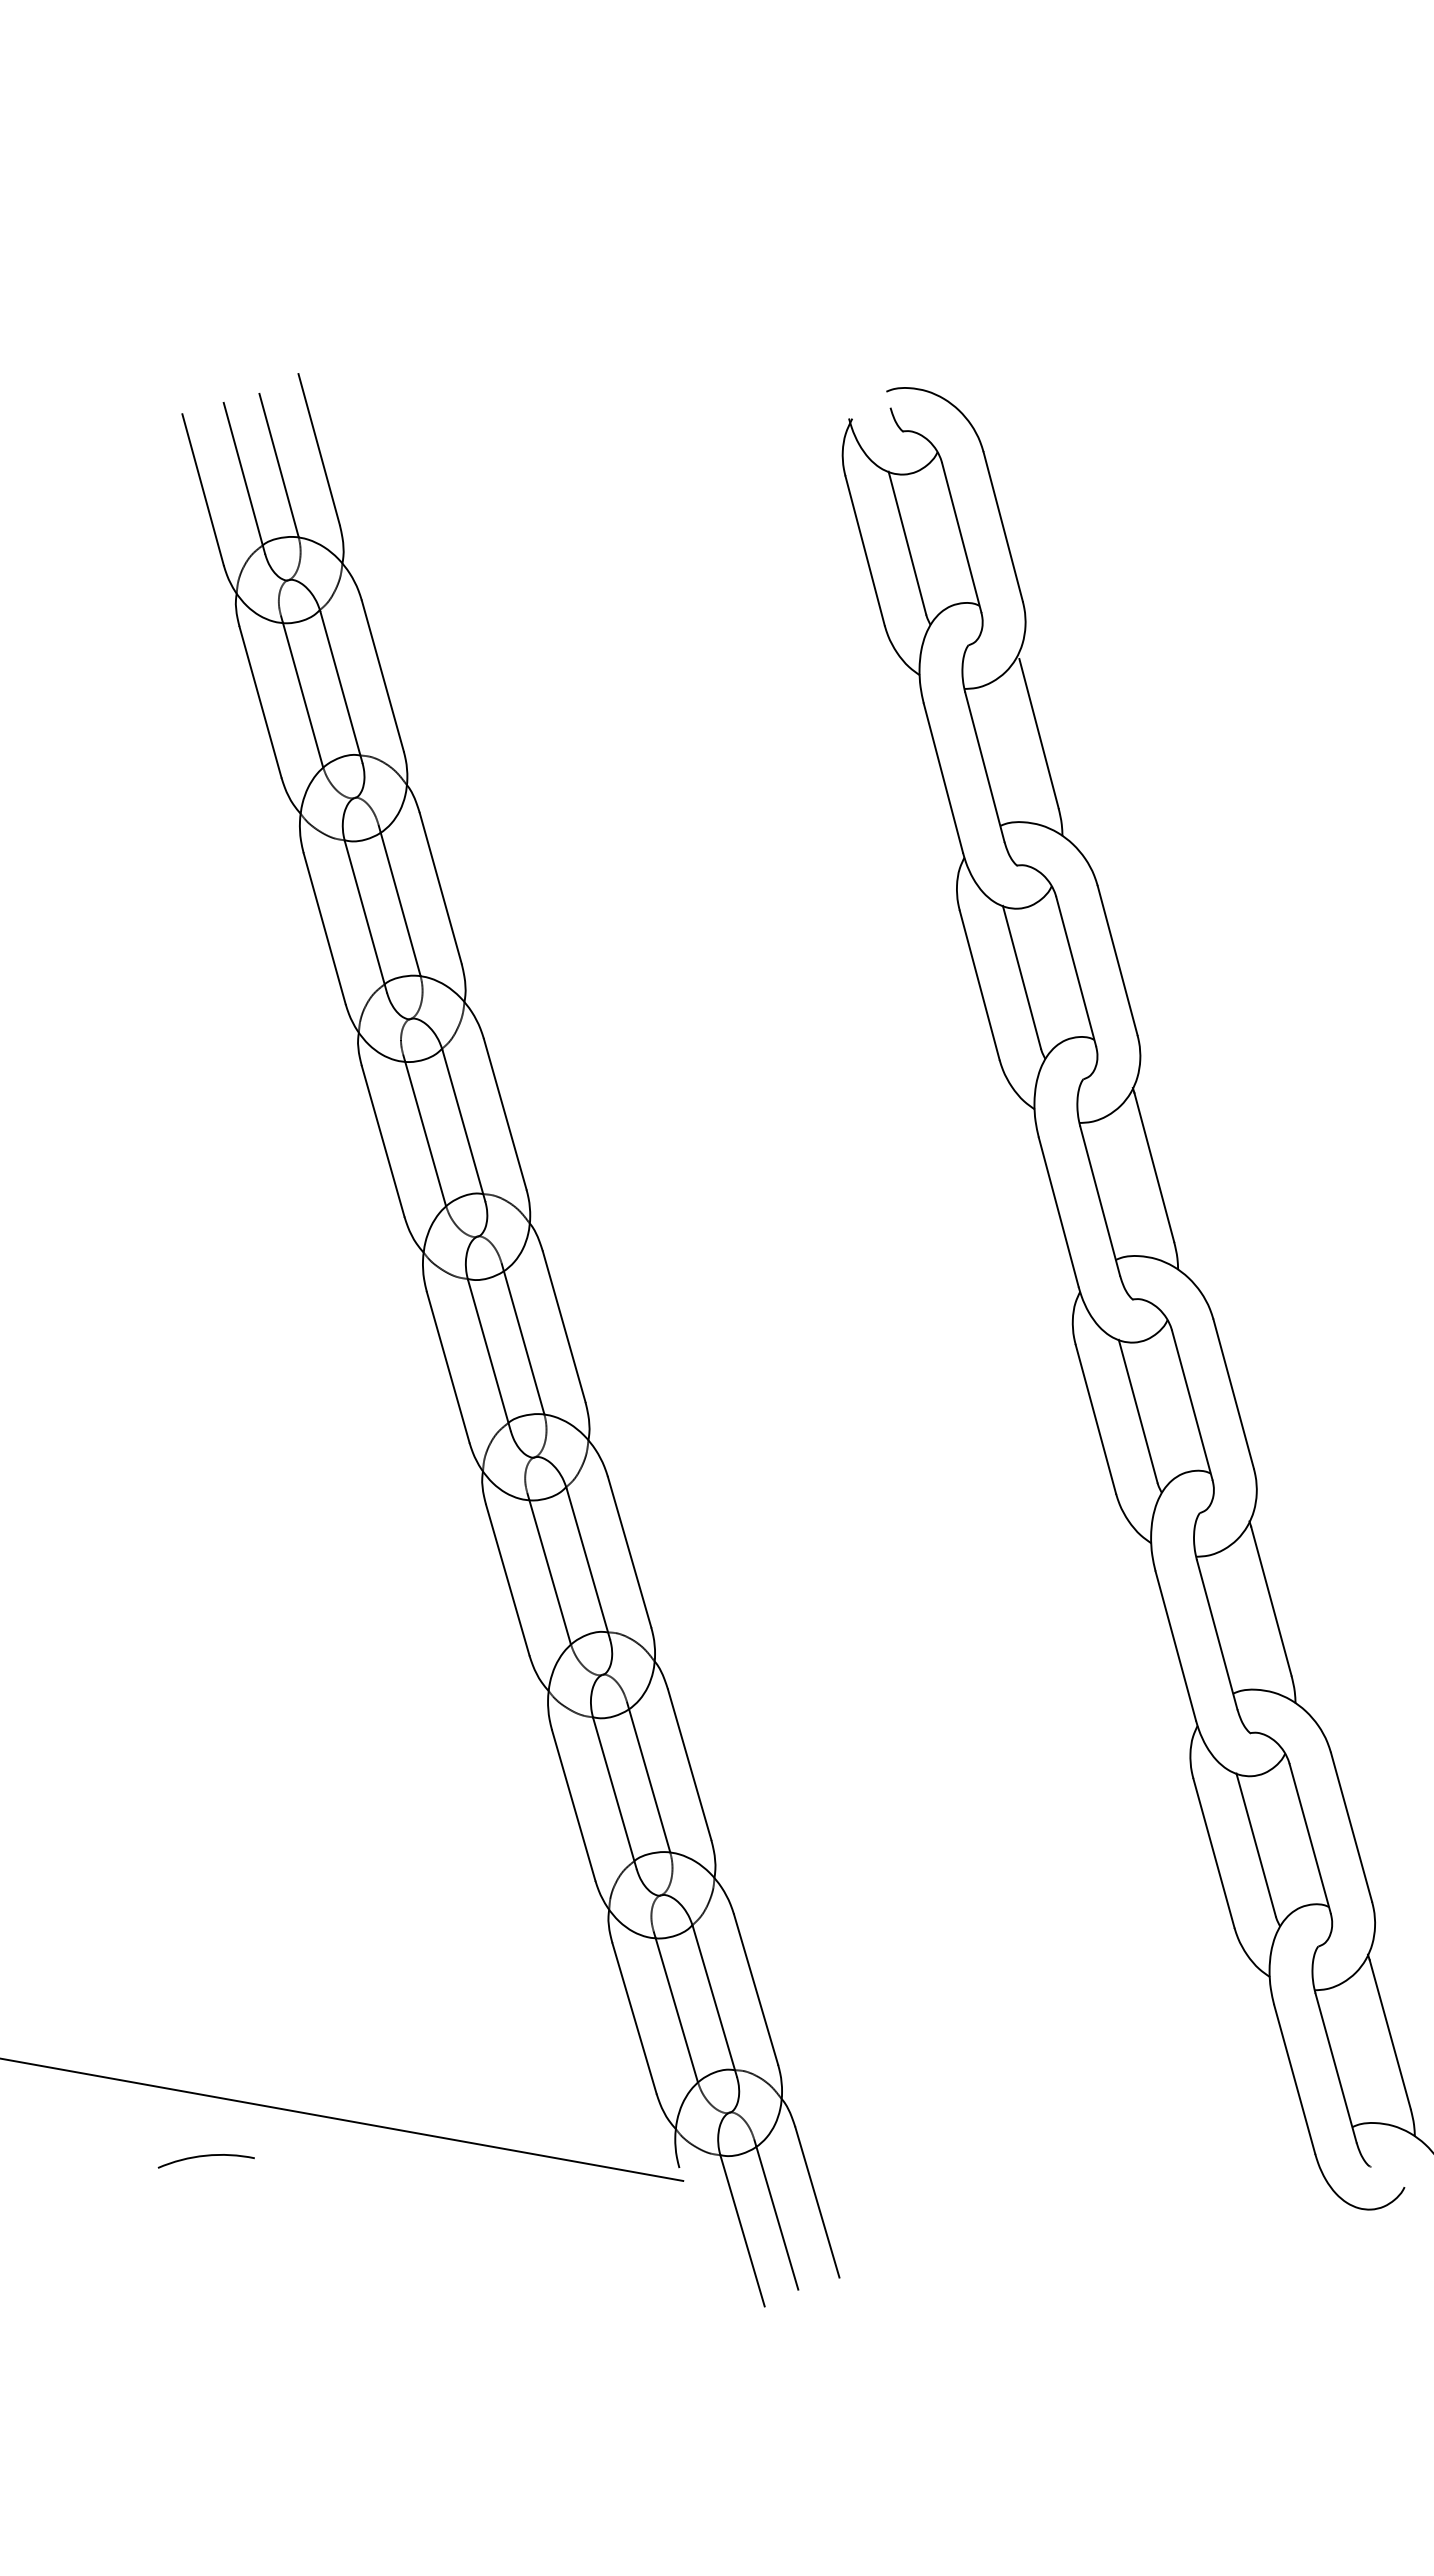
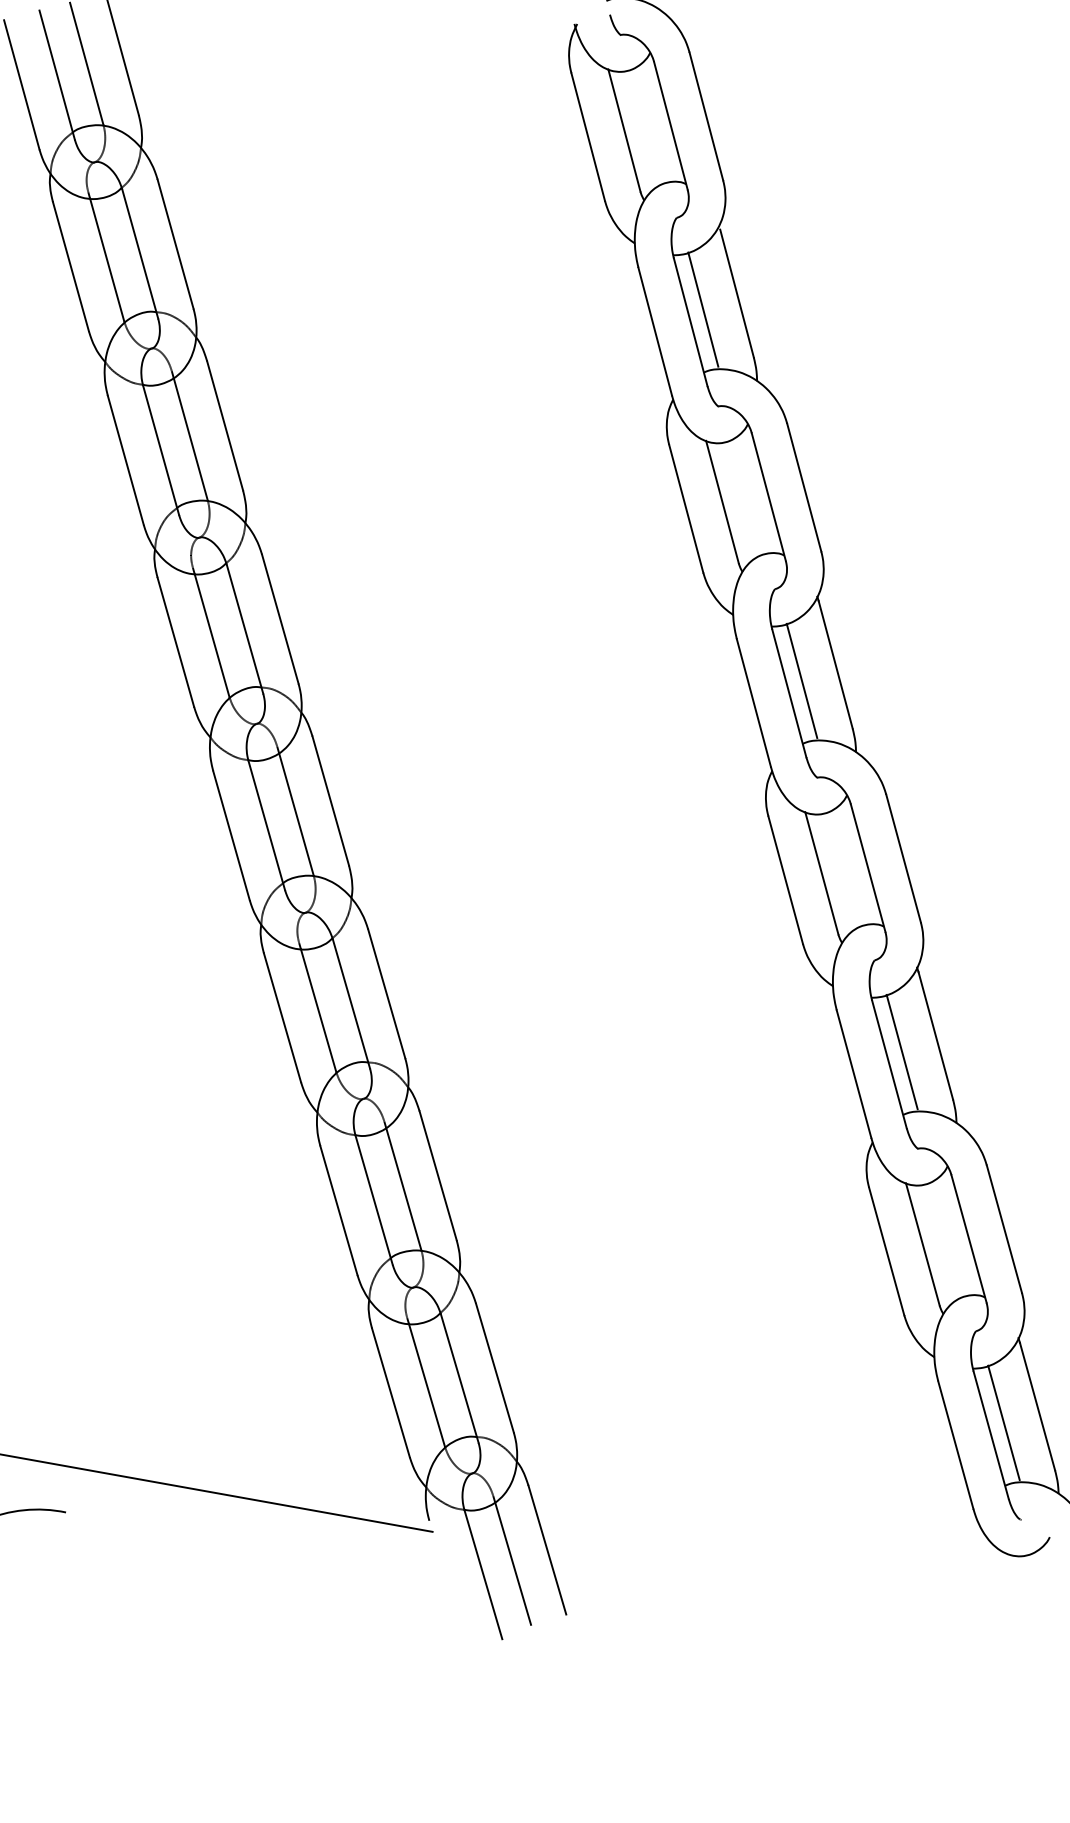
line: (999, 752) -> (703, 309), added
line: (1114, 1186) -> (801, 680), added
line: (1231, 1619) -> (901, 1051), added
line: (1350, 2053) -> (1003, 1422), added

